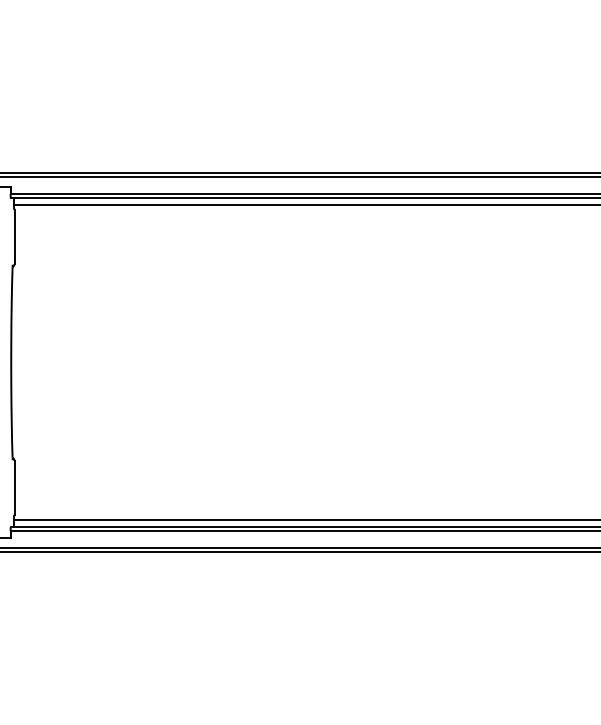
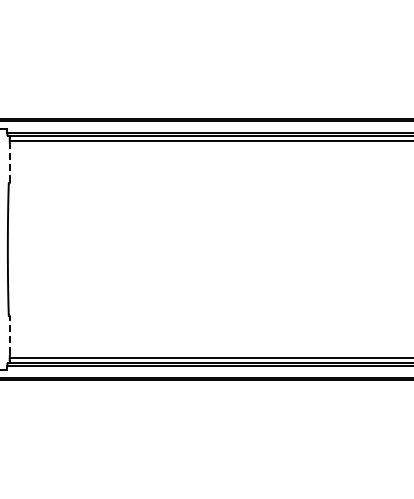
line: (15, 236) -> (10, 162), solid -> dashed
line: (15, 487) -> (10, 335), solid -> dashed

